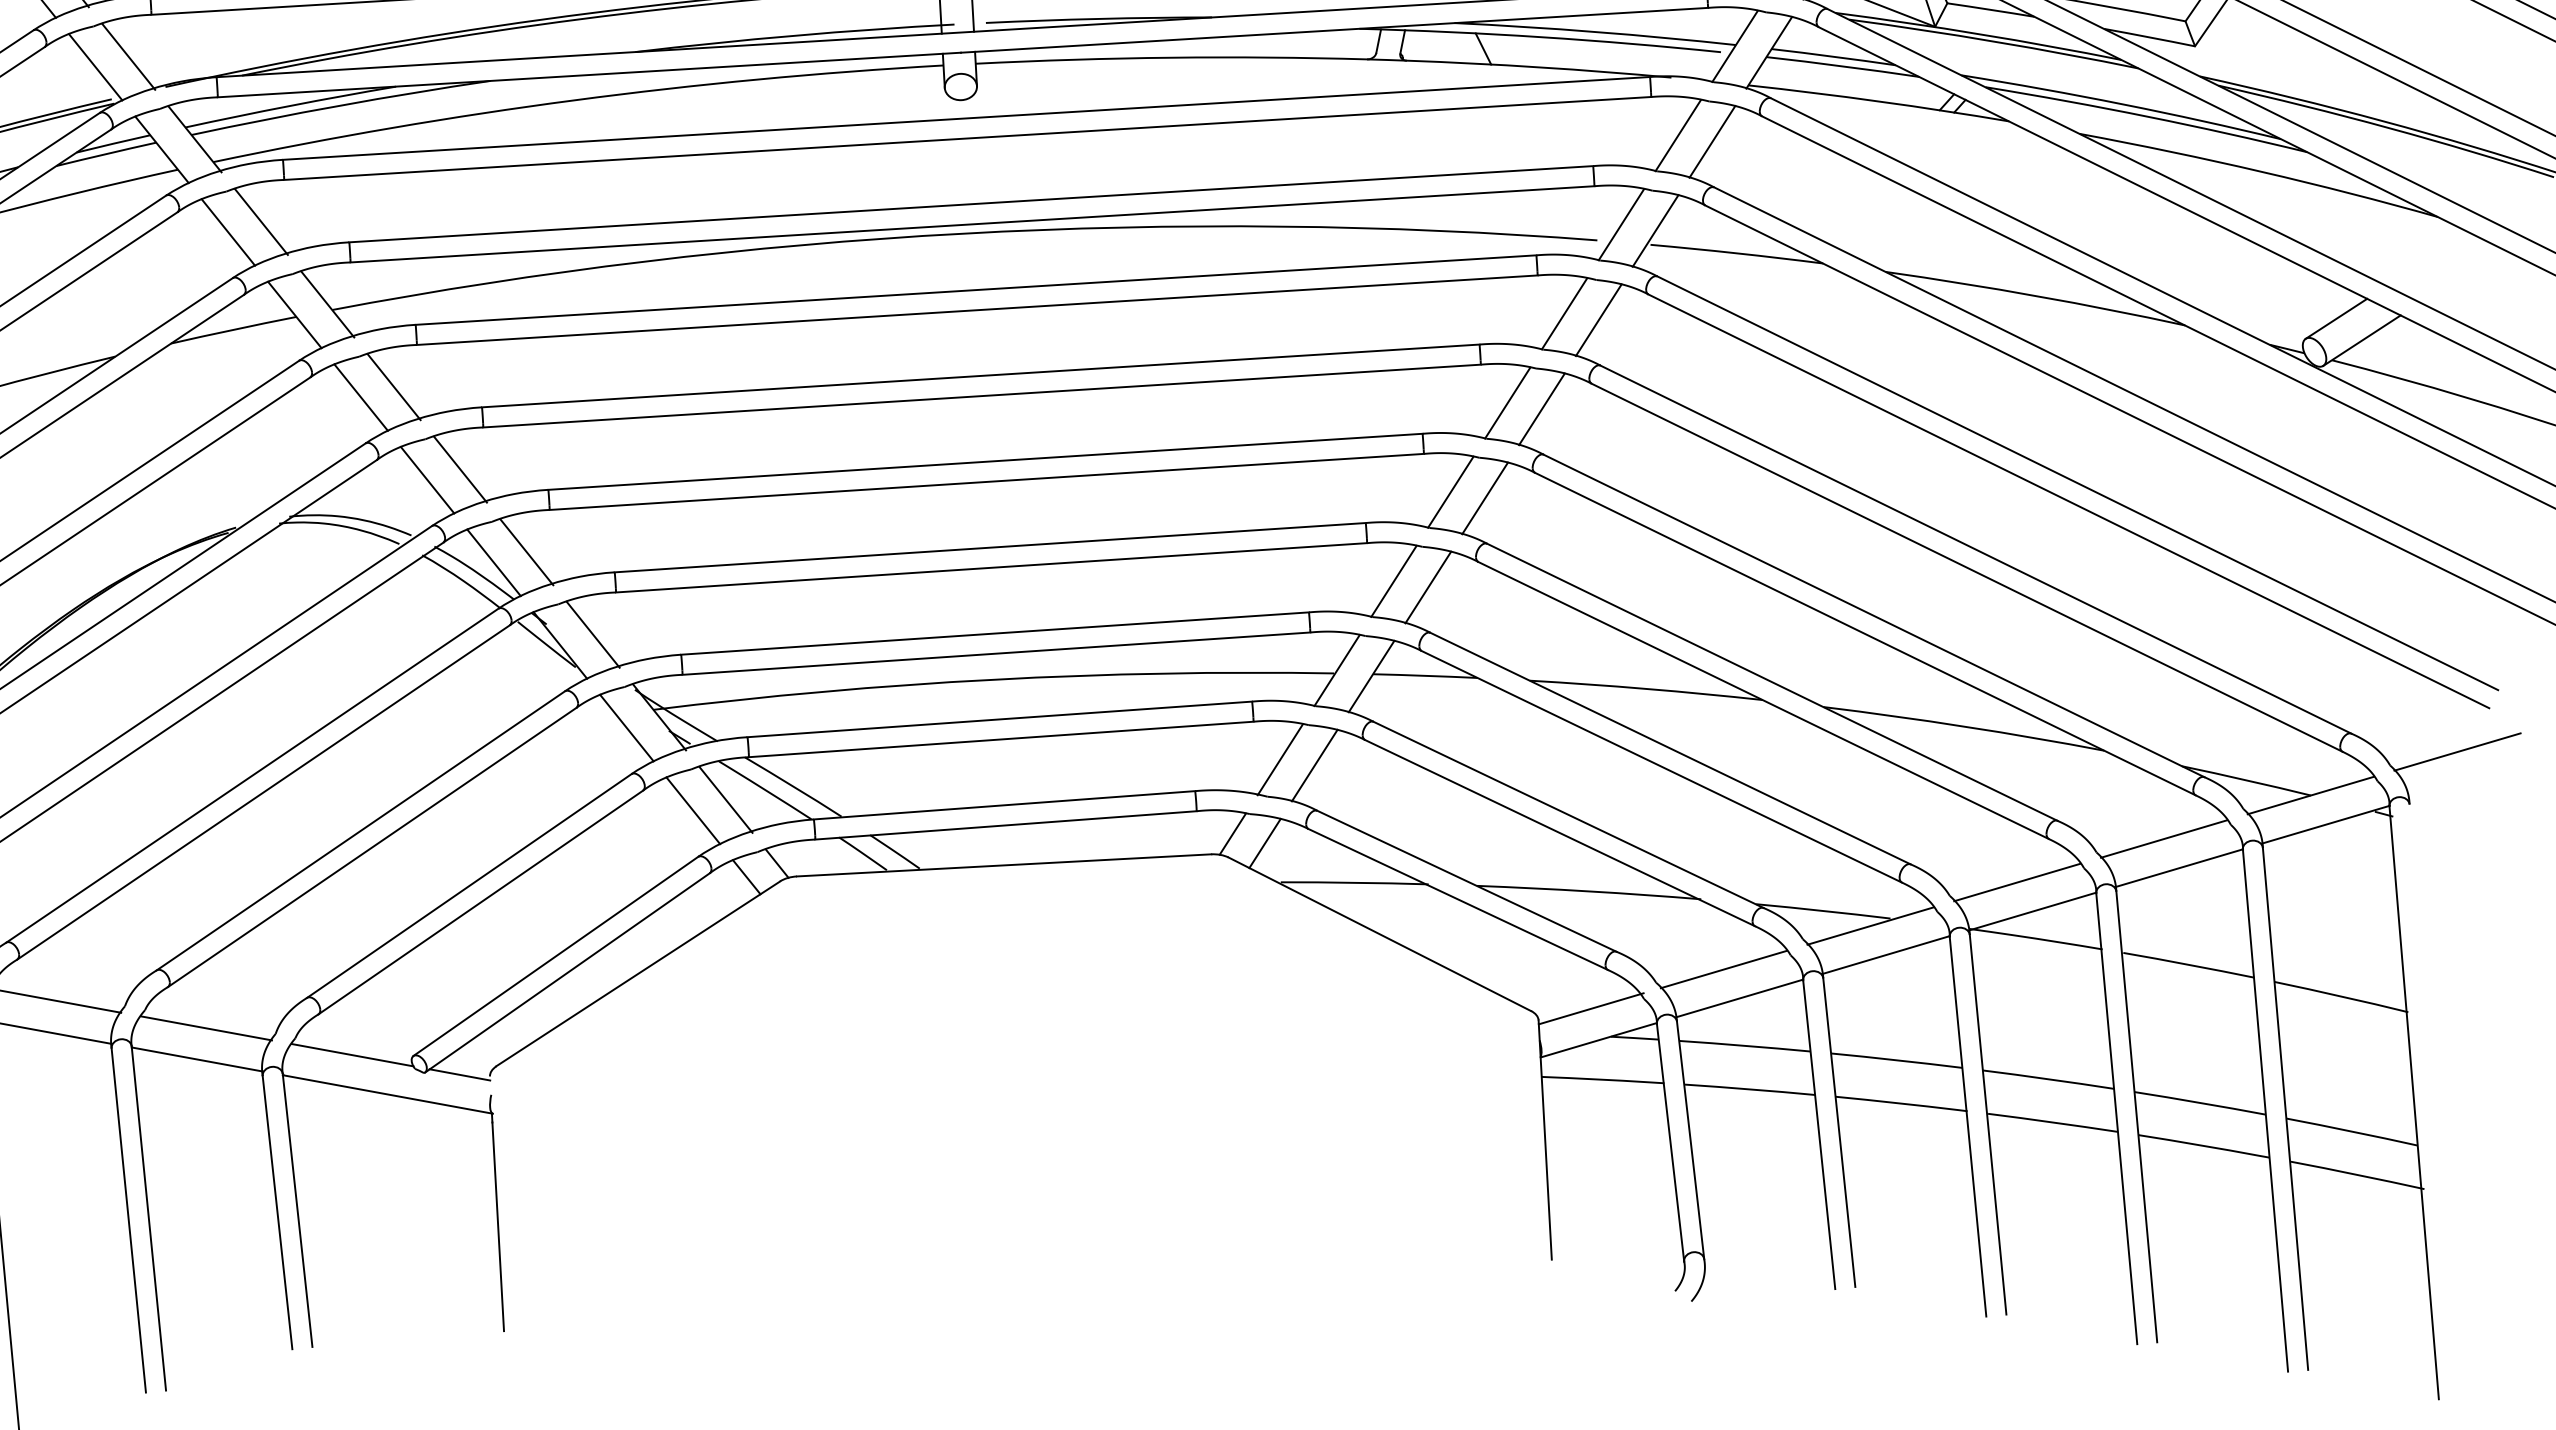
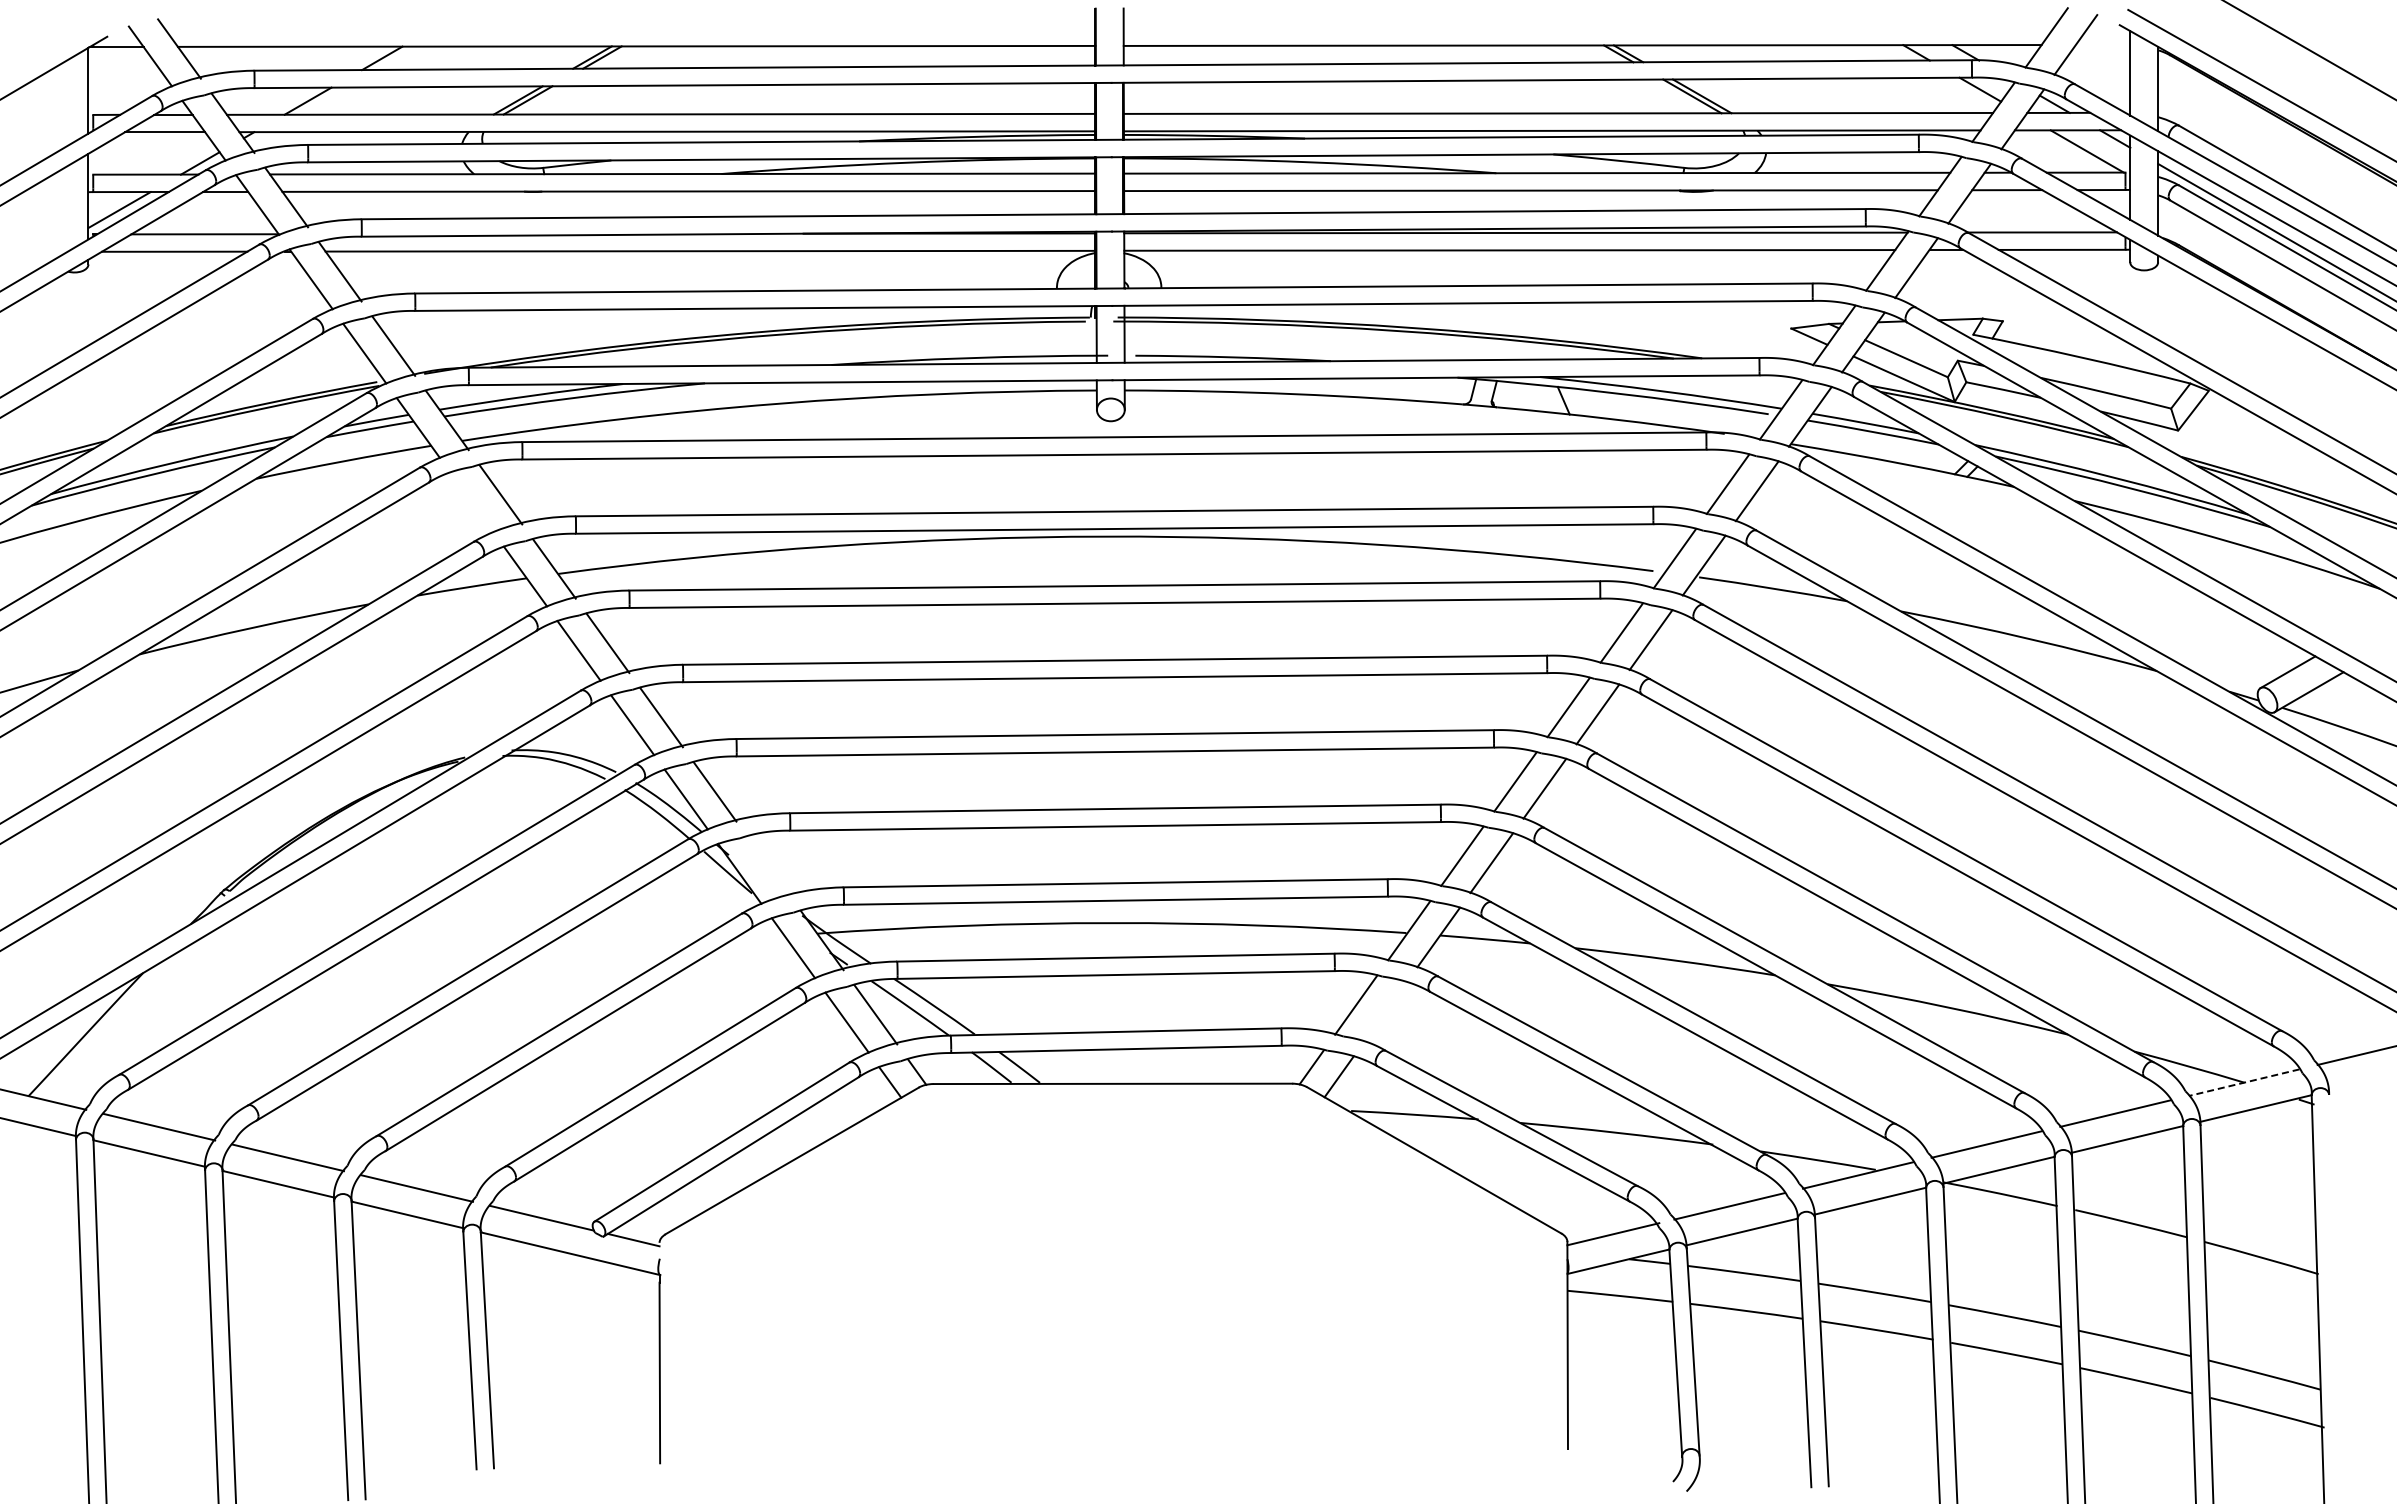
line: (227, 232) -> (471, 502), removed
line: (592, 634) -> (768, 865), removed
line: (1314, 765) -> (1385, 1011), removed
line: (2311, 795) -> (2244, 1082), solid -> dashed

